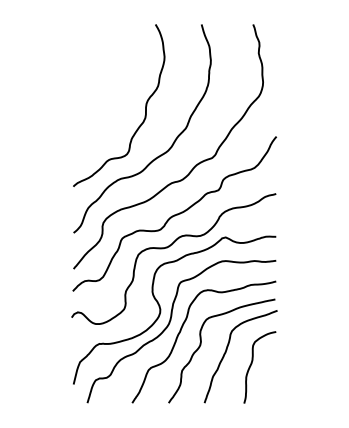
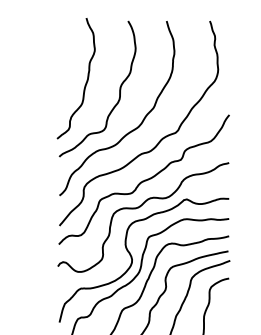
curve: (105, 96) -> (86, 81), added

